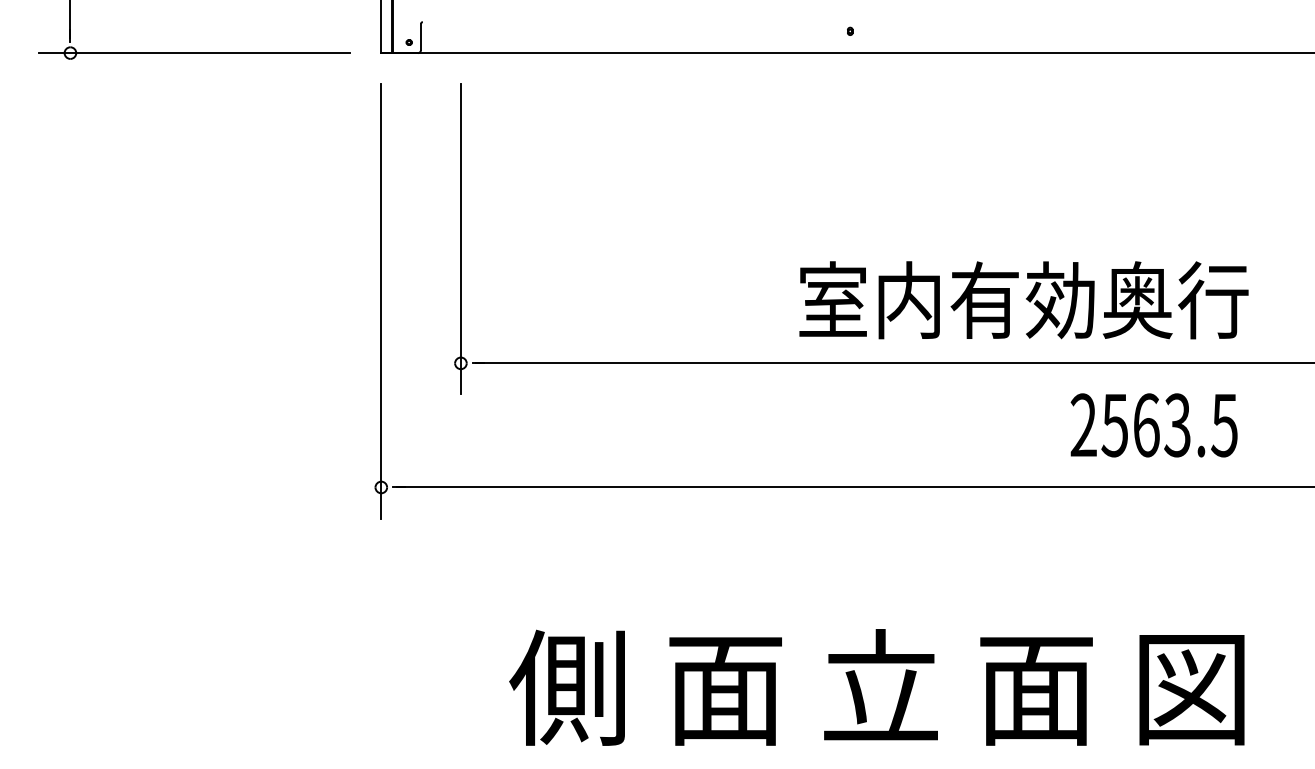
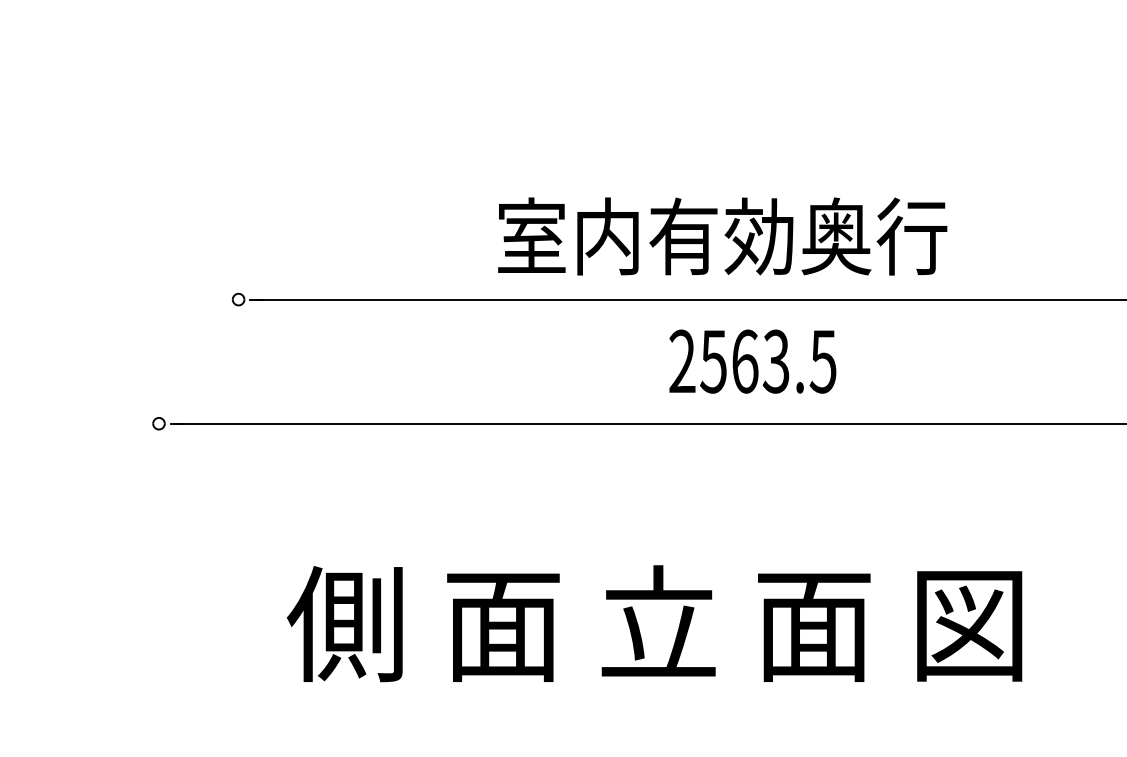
line: (460, 239) -> (238, 175), removed
text: (1023, 300) -> (722, 236), moved
line: (381, 301) -> (159, 237), removed
text: (1153, 425) -> (752, 361), moved

